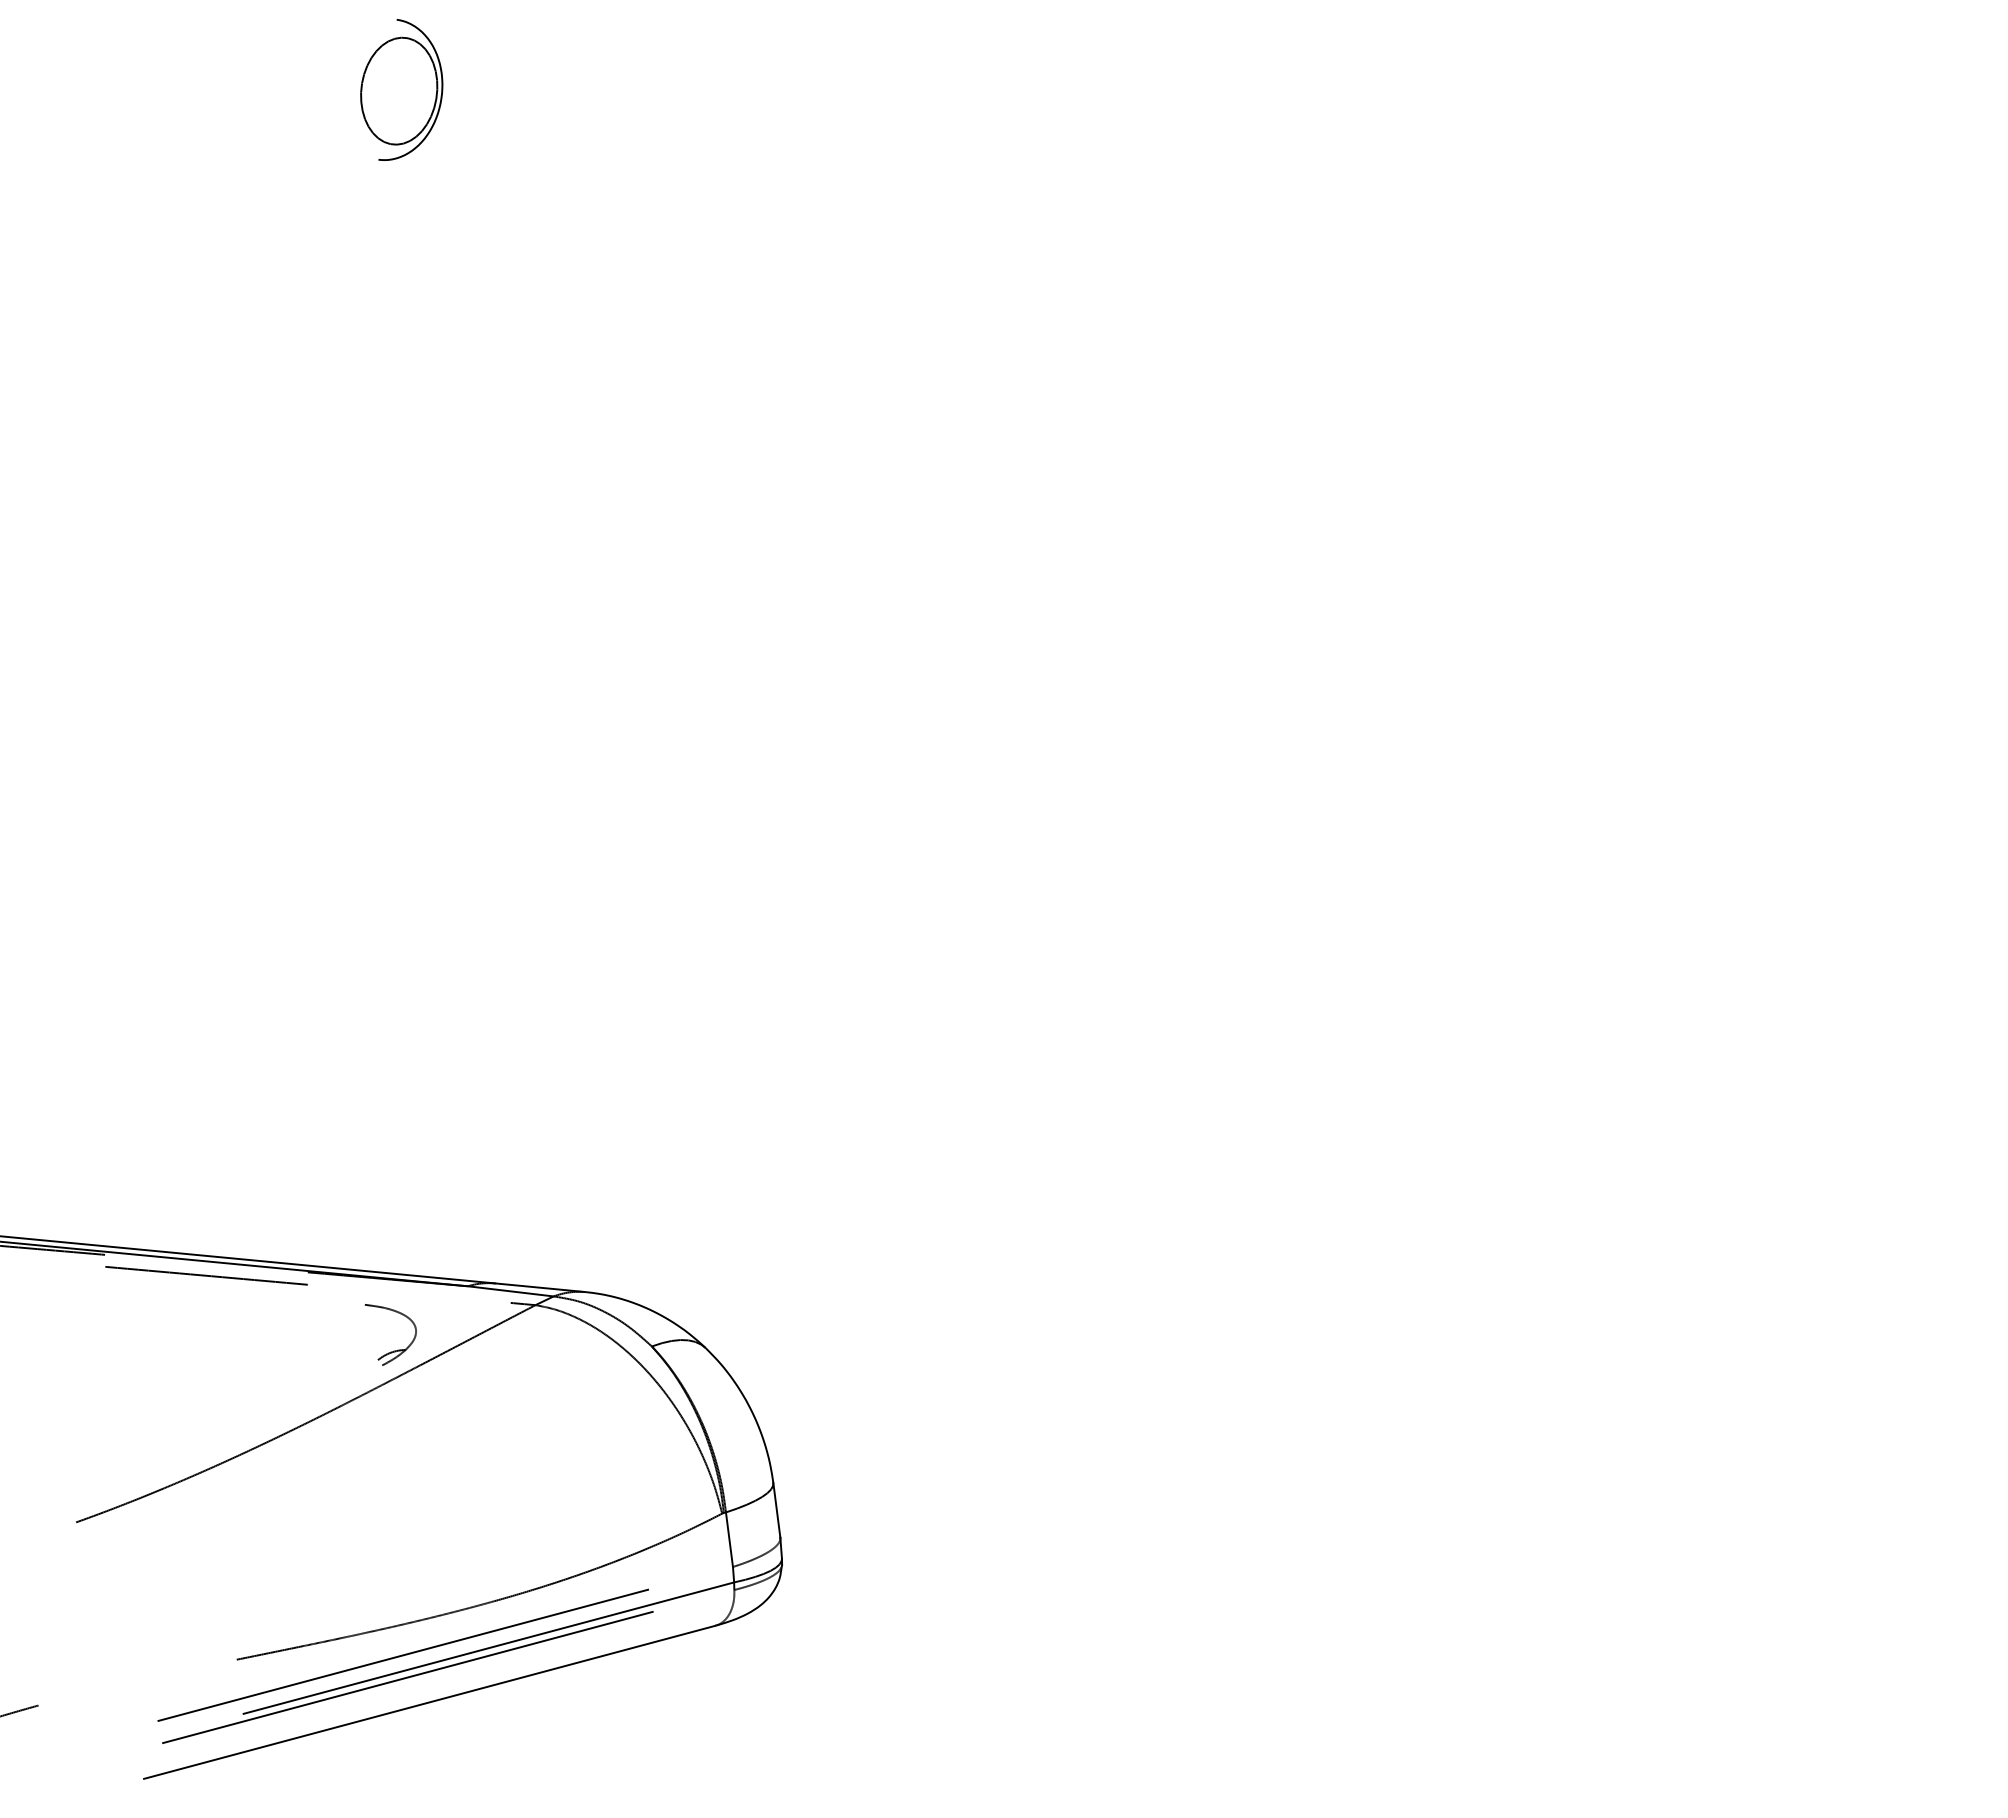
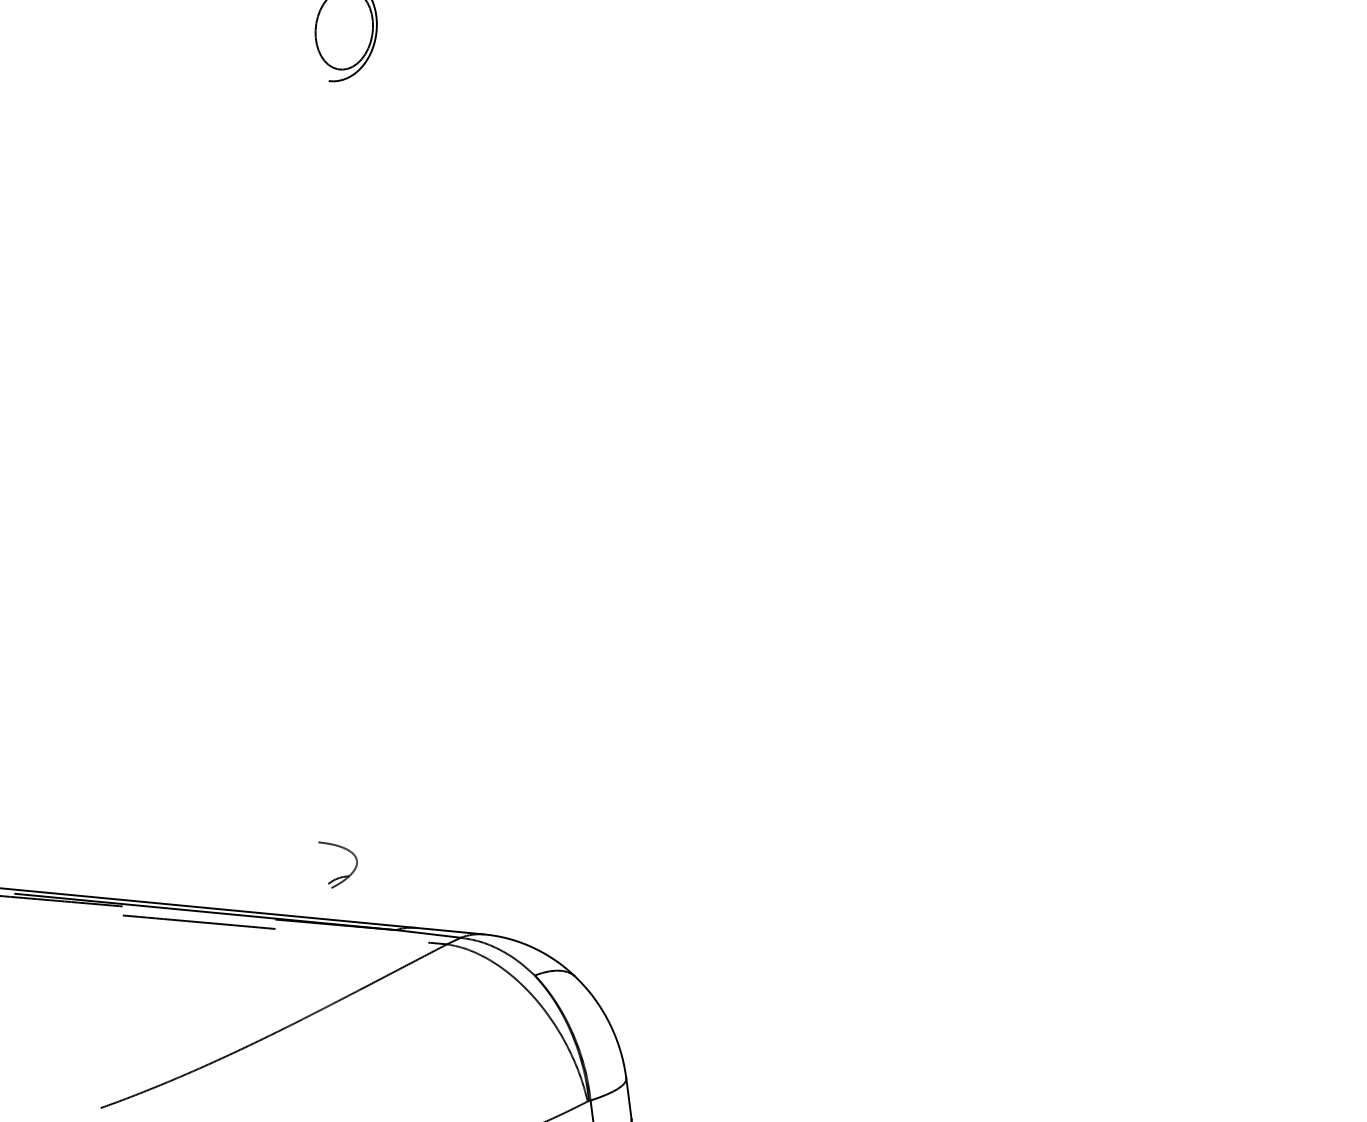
part: (393, 1350) -> (340, 876), moved

